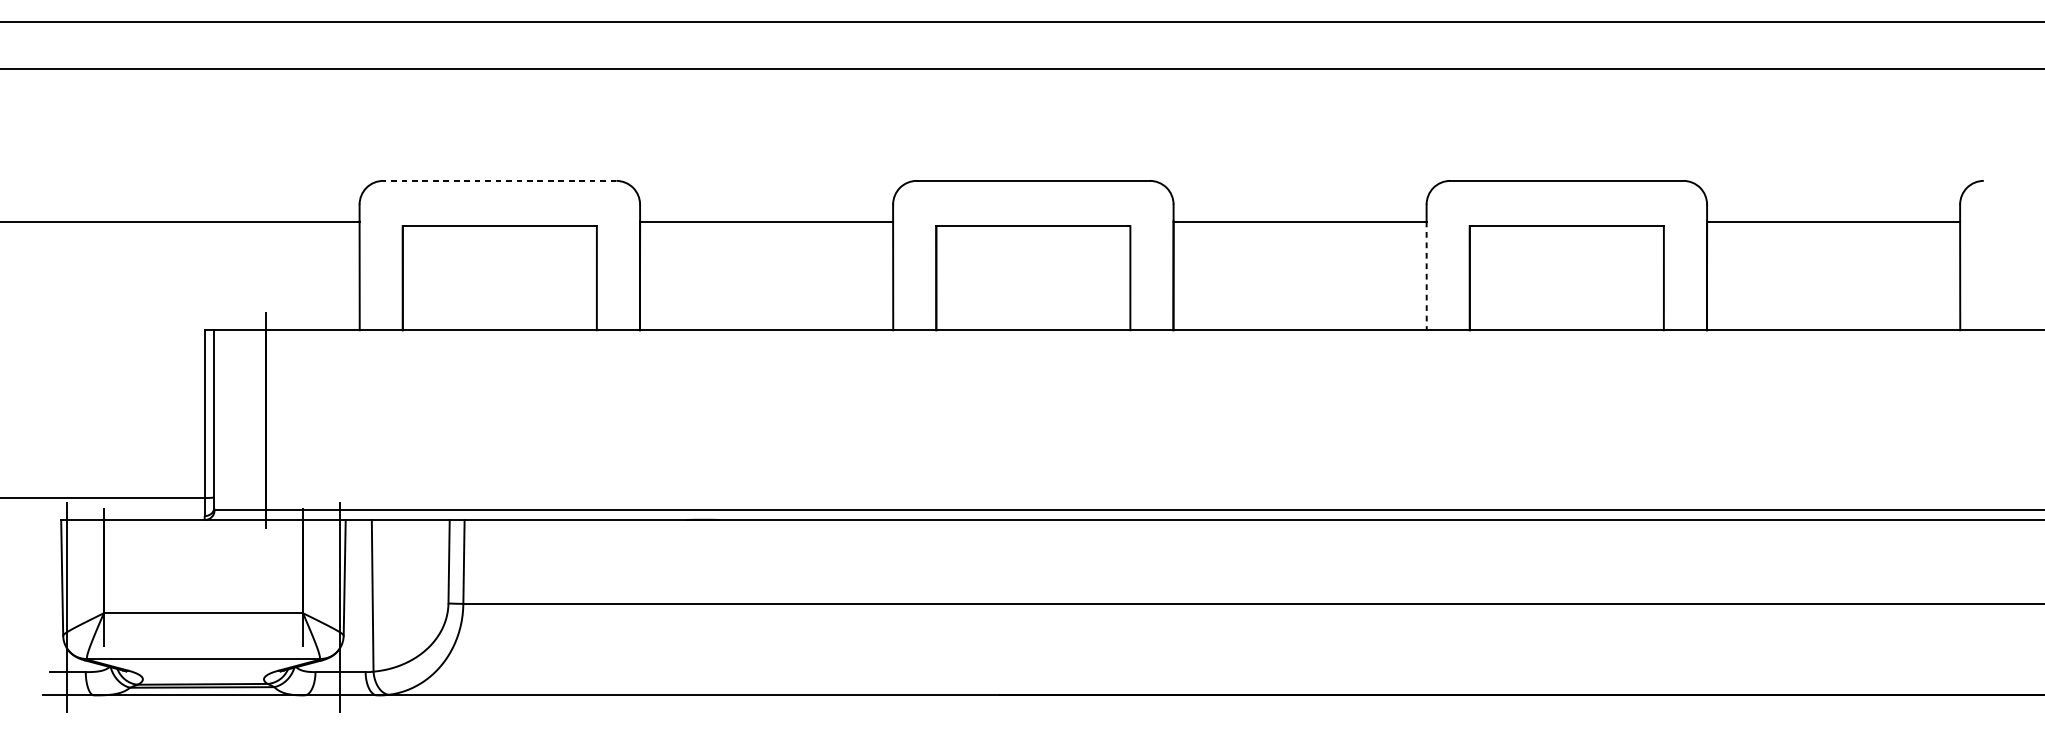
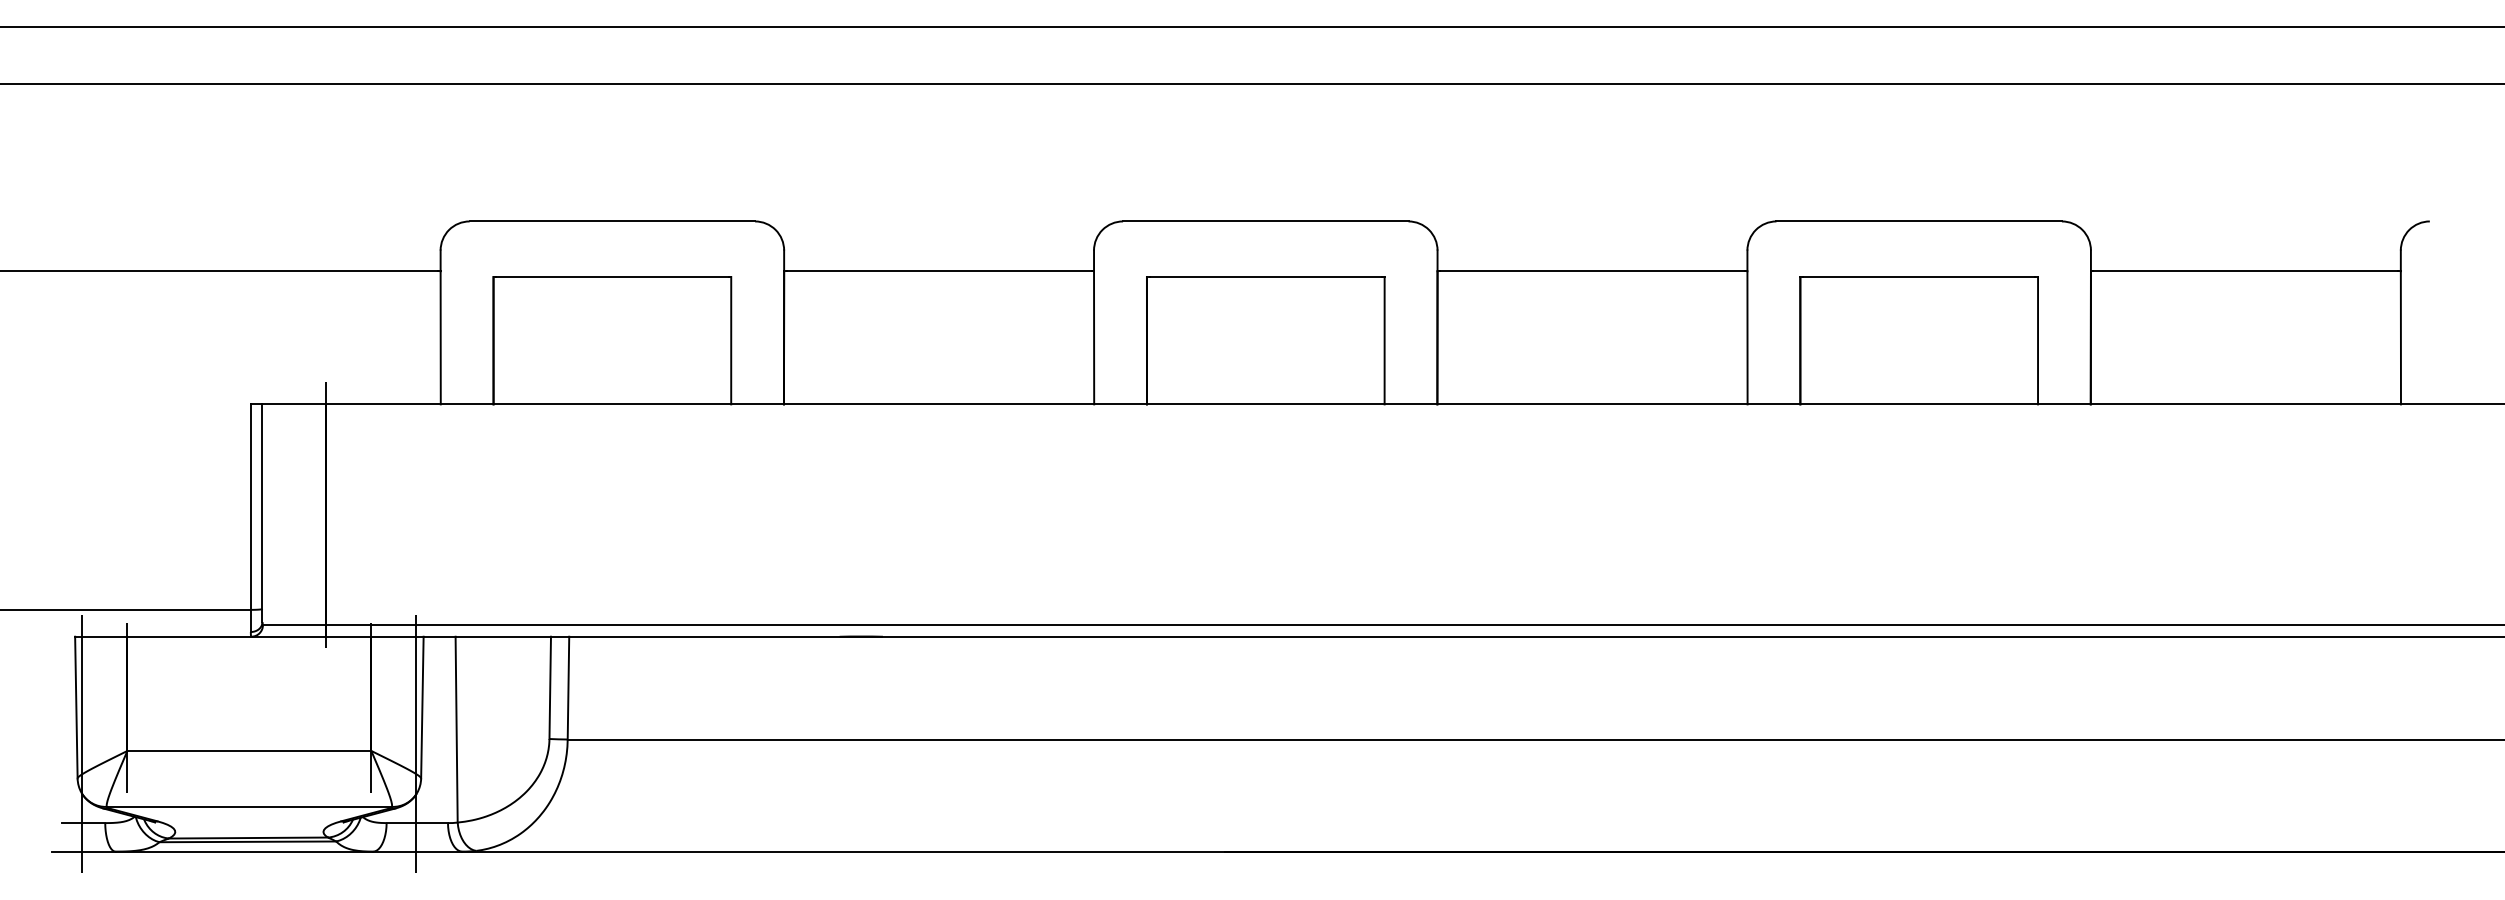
line: (499, 180) -> (612, 221), dashed -> solid
line: (1426, 275) -> (1747, 337), dashed -> solid

